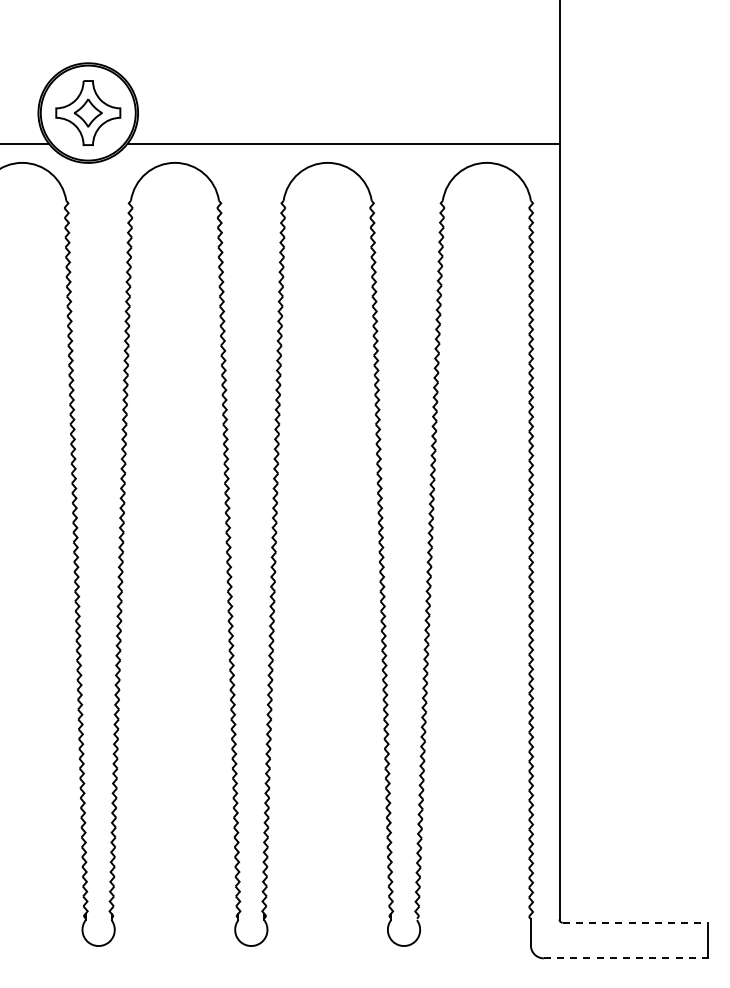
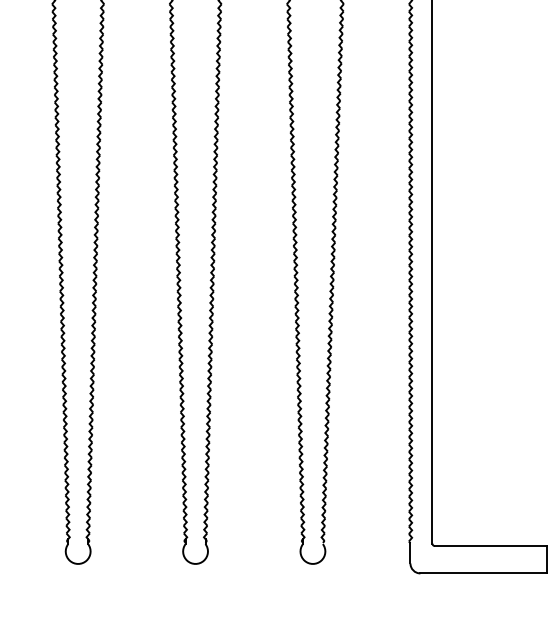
line: (635, 922) -> (490, 545), dashed -> solid
line: (626, 958) -> (483, 573), dashed -> solid

